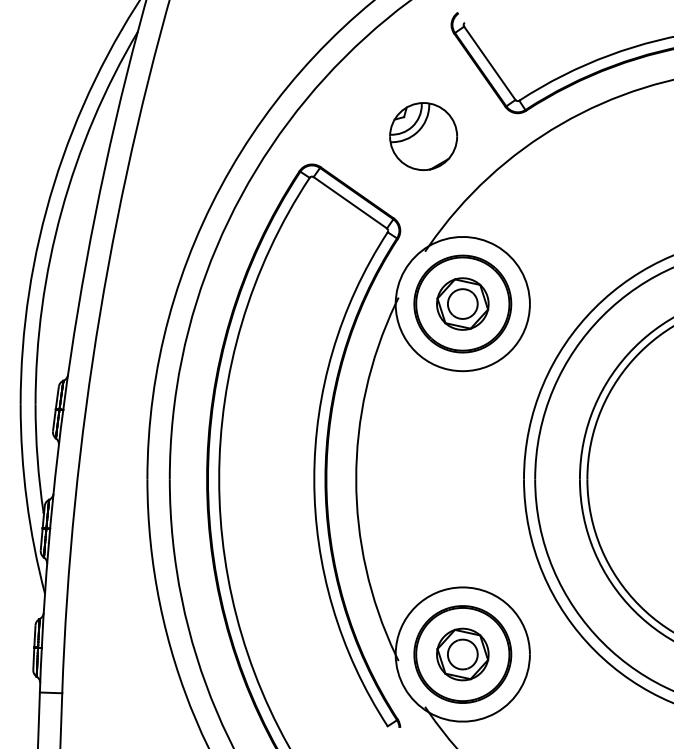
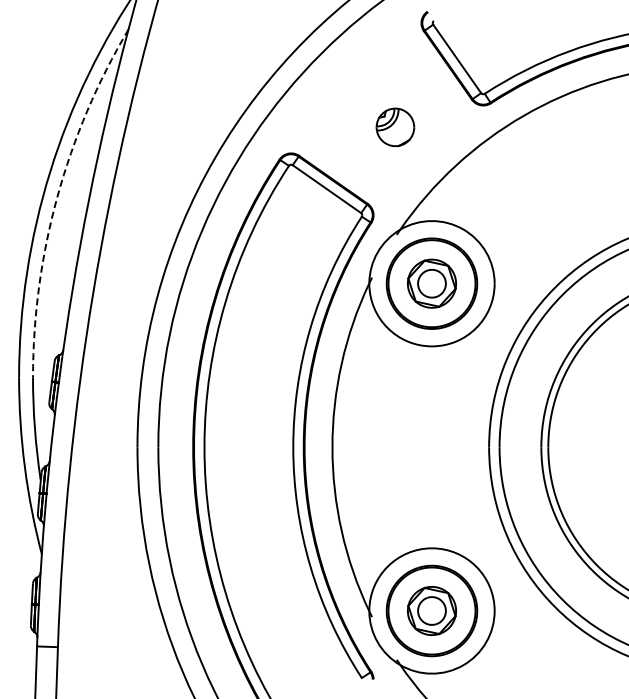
part: (423, 136) -> (395, 127), size x0.6
arc: (61, 211) -> (57, 197), solid -> dashed

